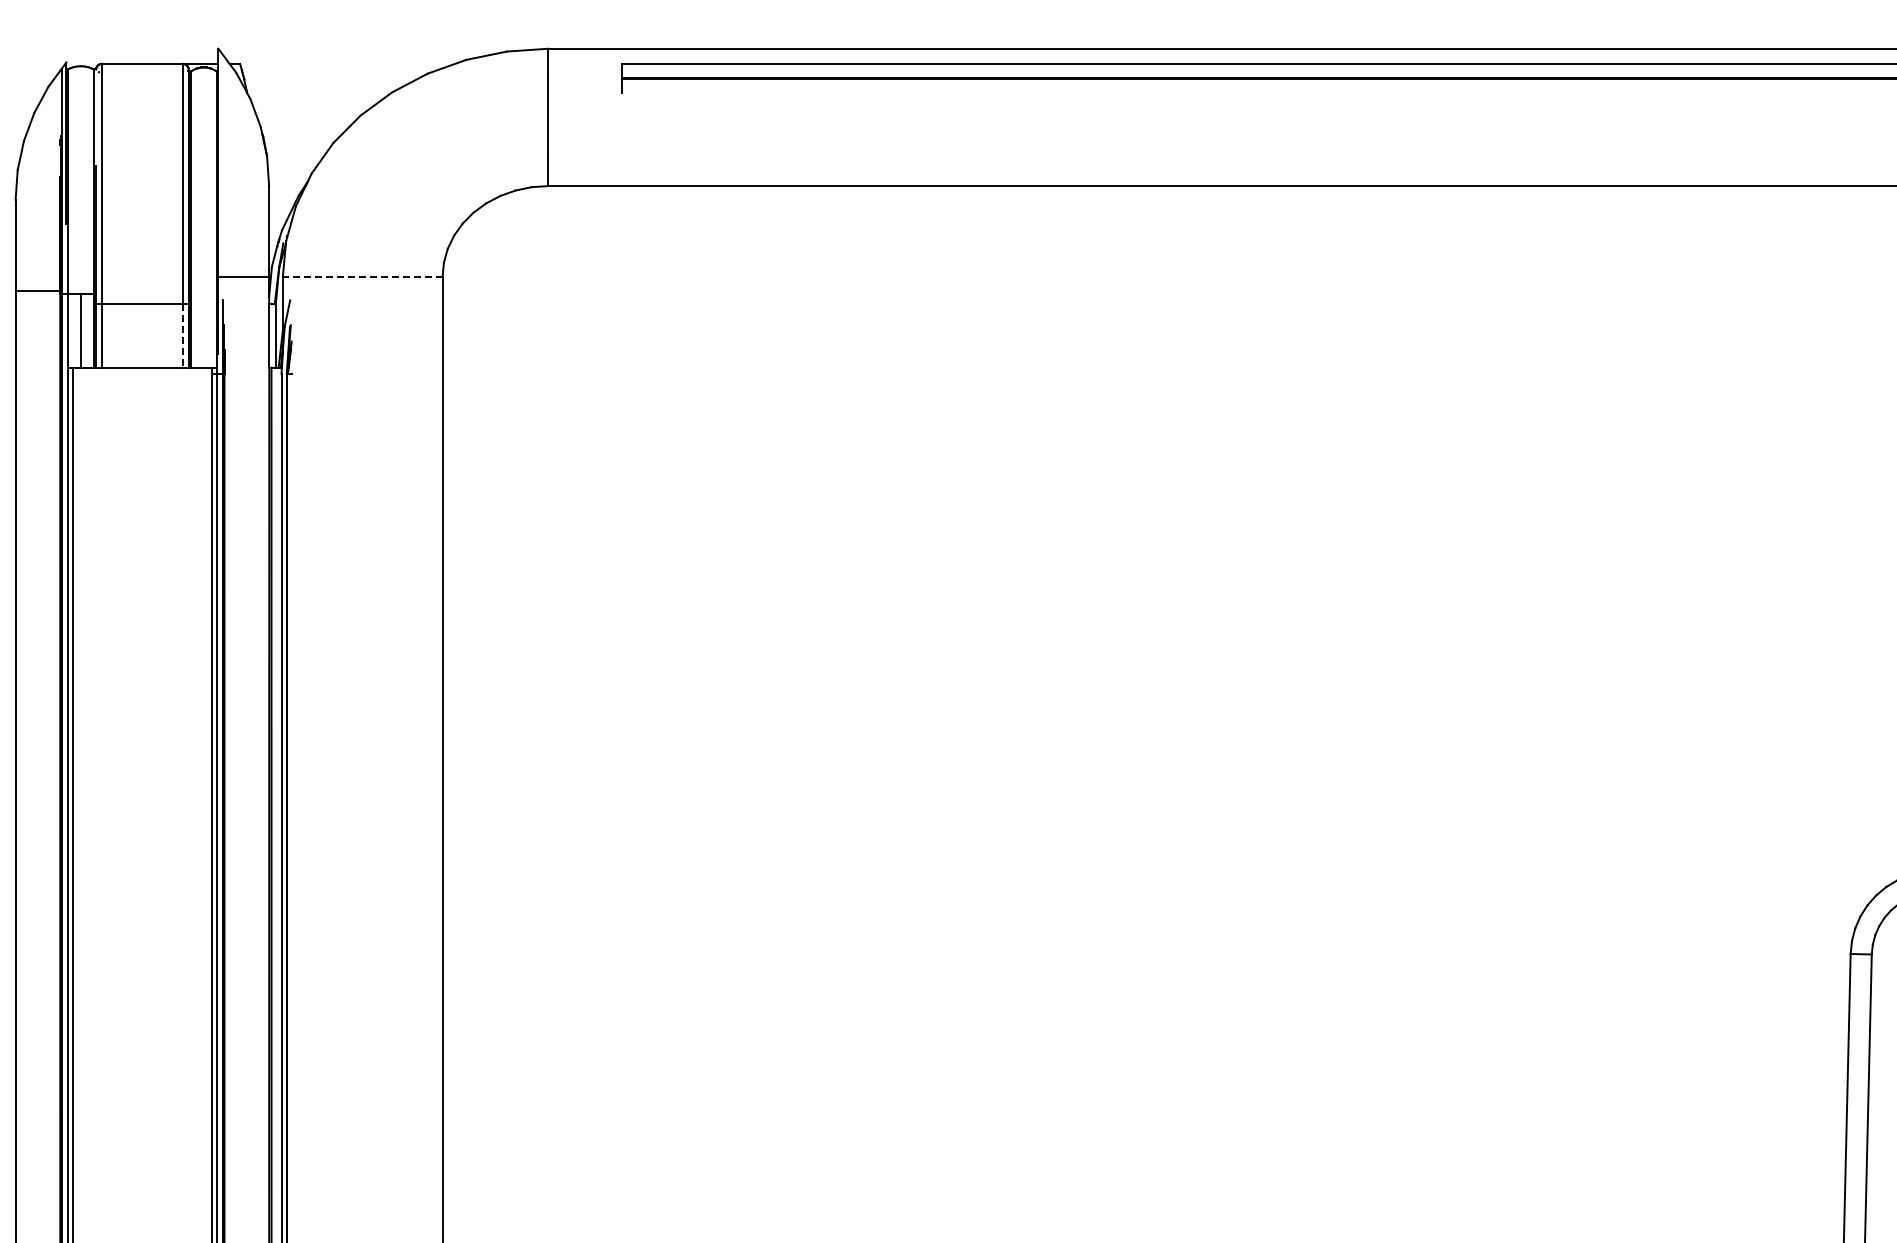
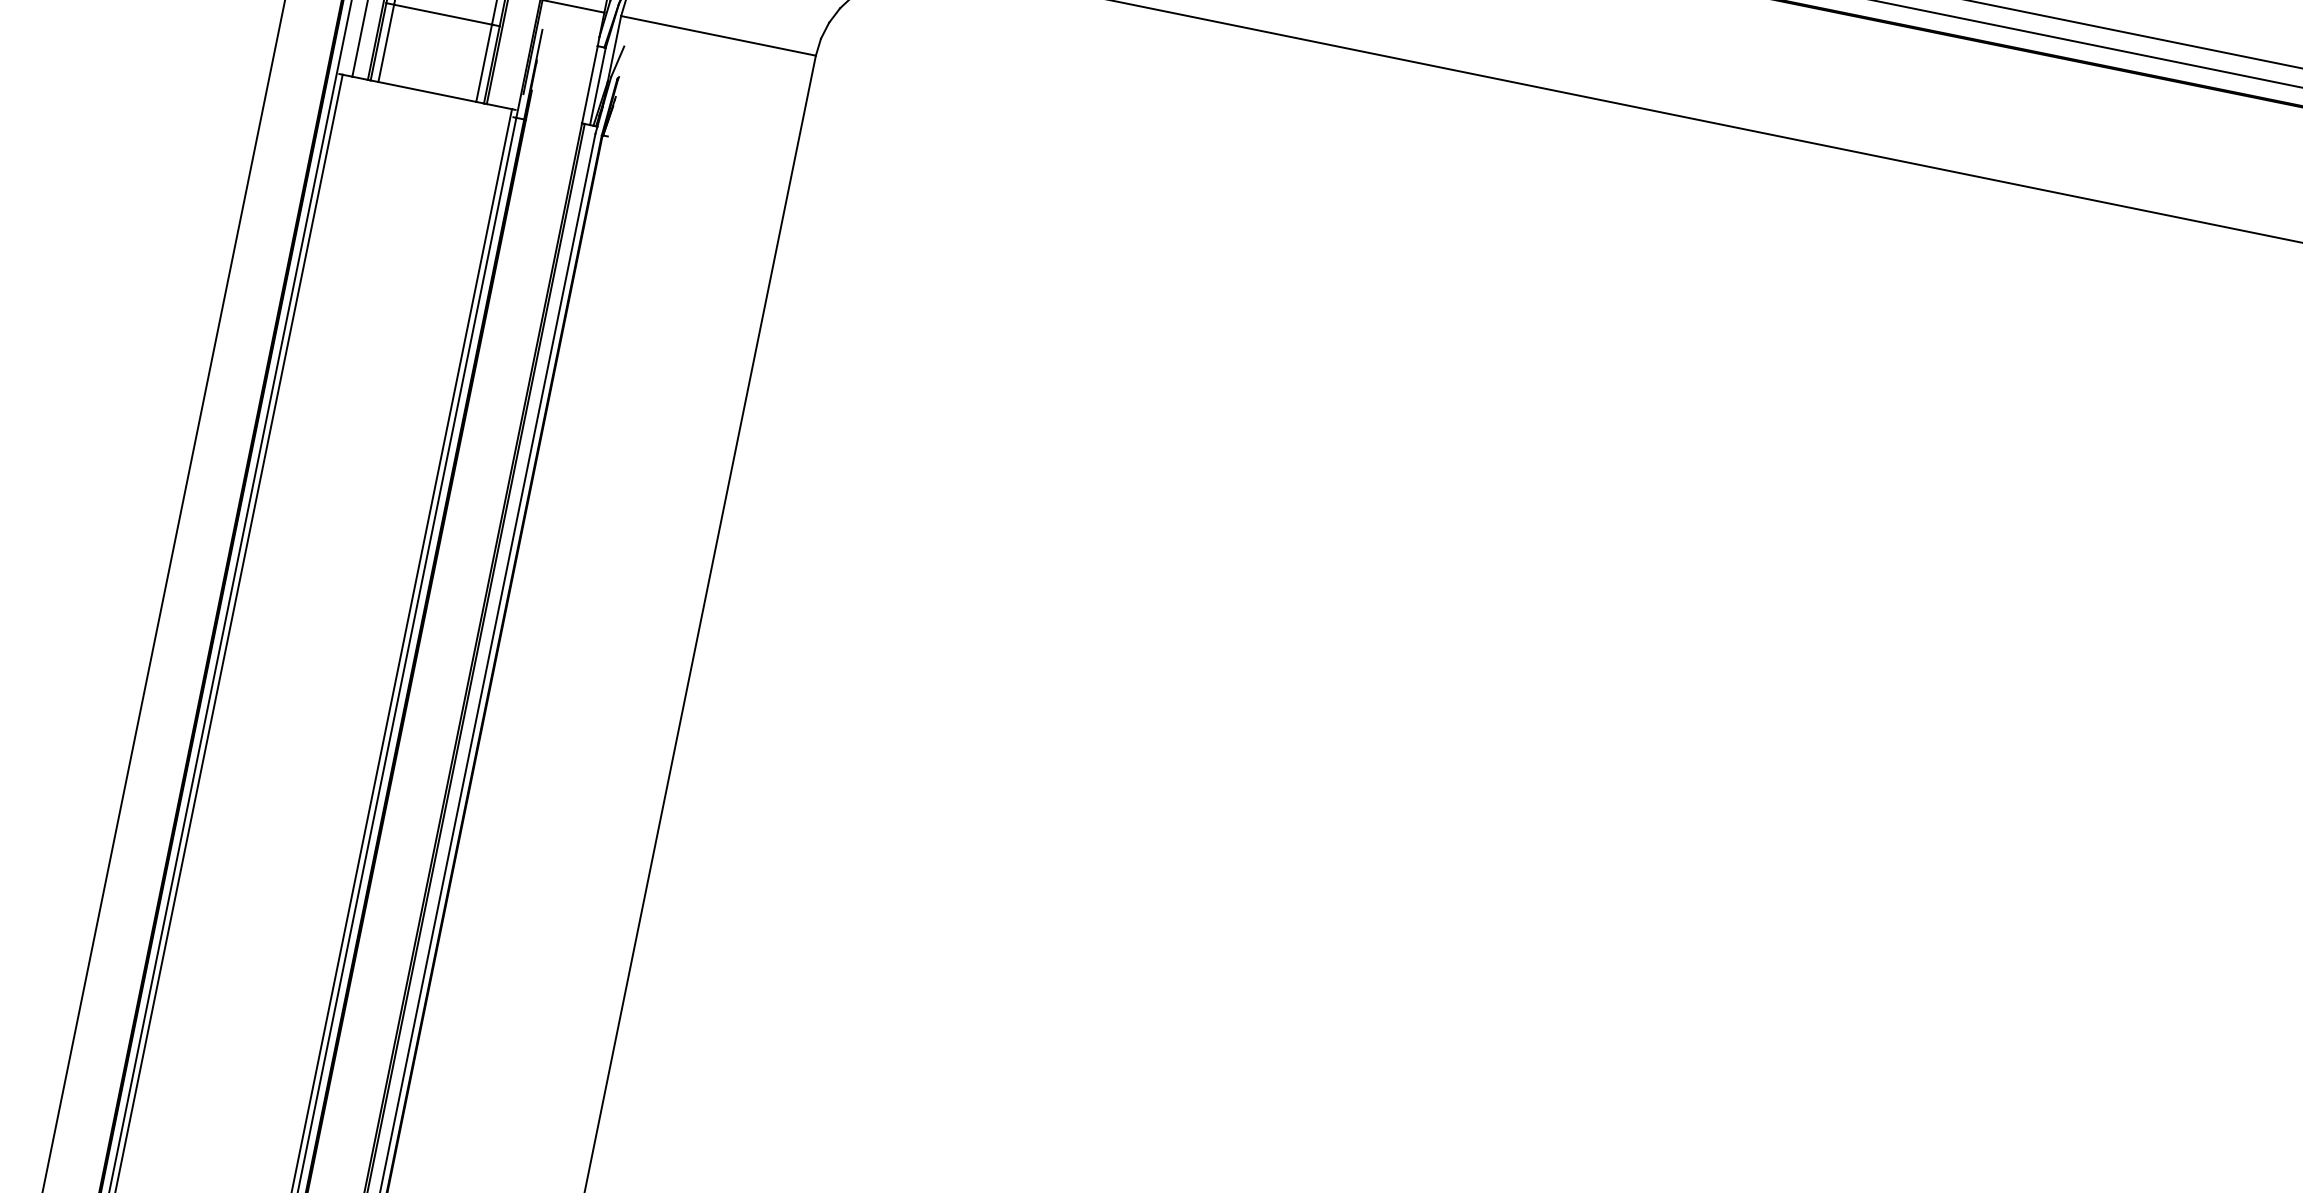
line: (362, 276) -> (718, 35), dashed -> solid
line: (182, 336) -> (484, 63), dashed -> solid

